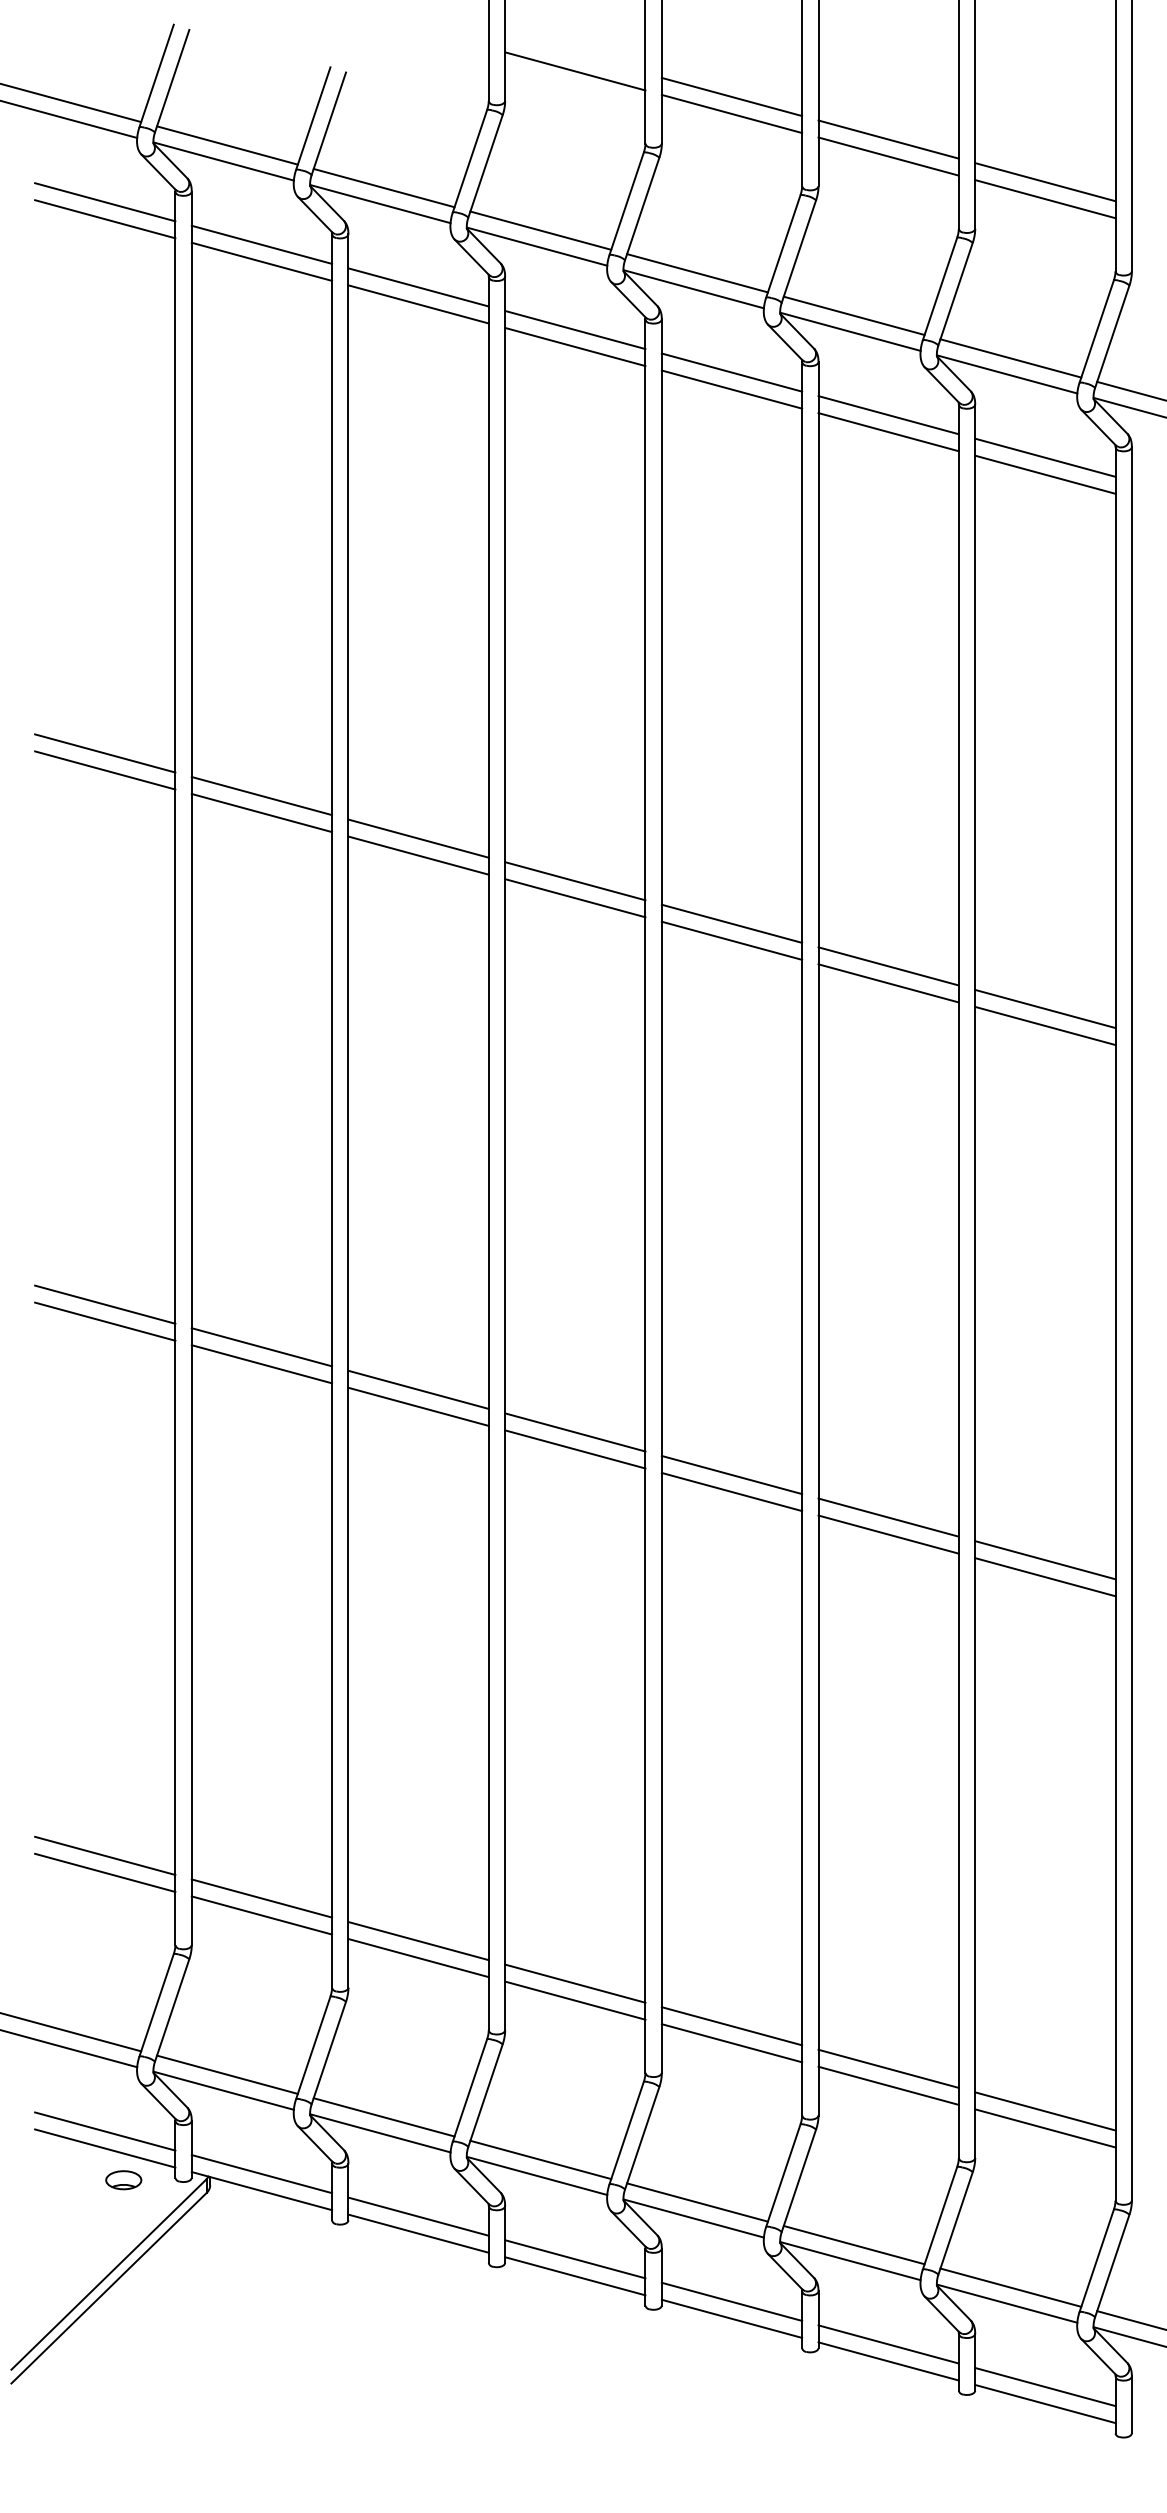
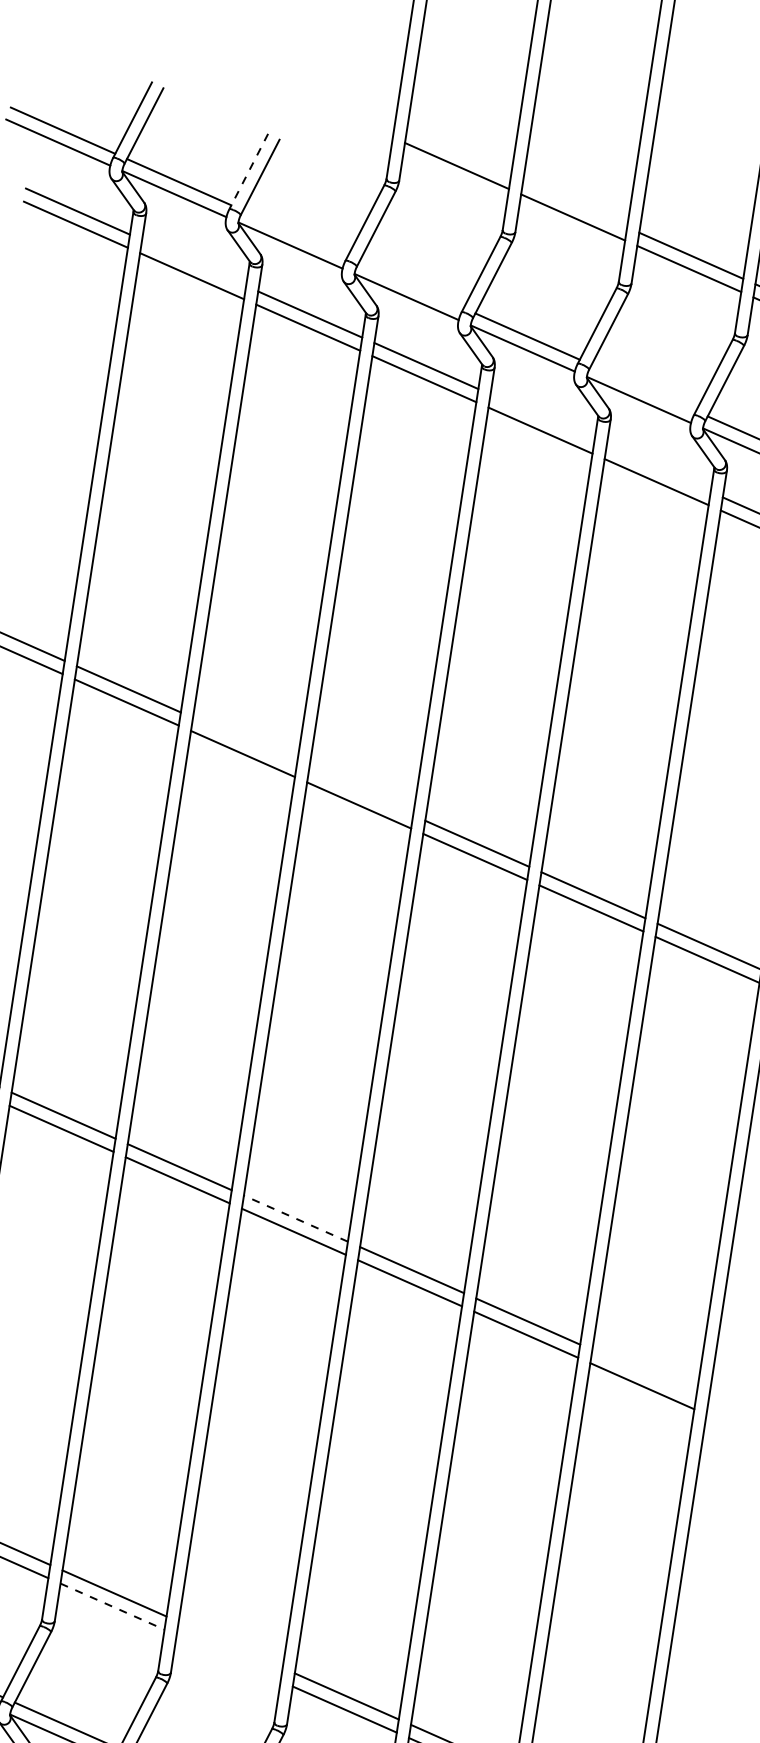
line: (731, 96) -> (574, 203), removed
line: (313, 119) -> (248, 172), solid -> dashed
line: (383, 187) -> (294, 233), removed
line: (540, 230) -> (411, 284), removed
line: (261, 244) -> (193, 262), removed
line: (853, 315) -> (643, 387), removed
line: (731, 372) -> (542, 417), removed
line: (888, 415) -> (658, 469), removed
line: (418, 838) -> (244, 740), removed
line: (575, 881) -> (361, 792), removed
line: (575, 1432) -> (296, 1218), solid -> dashed
line: (1045, 1560) -> (644, 1373), removed
line: (418, 1958) -> (112, 1606), solid -> dashed
line: (575, 1983) -> (230, 1644), removed
line: (575, 2000) -> (228, 1658), removed

